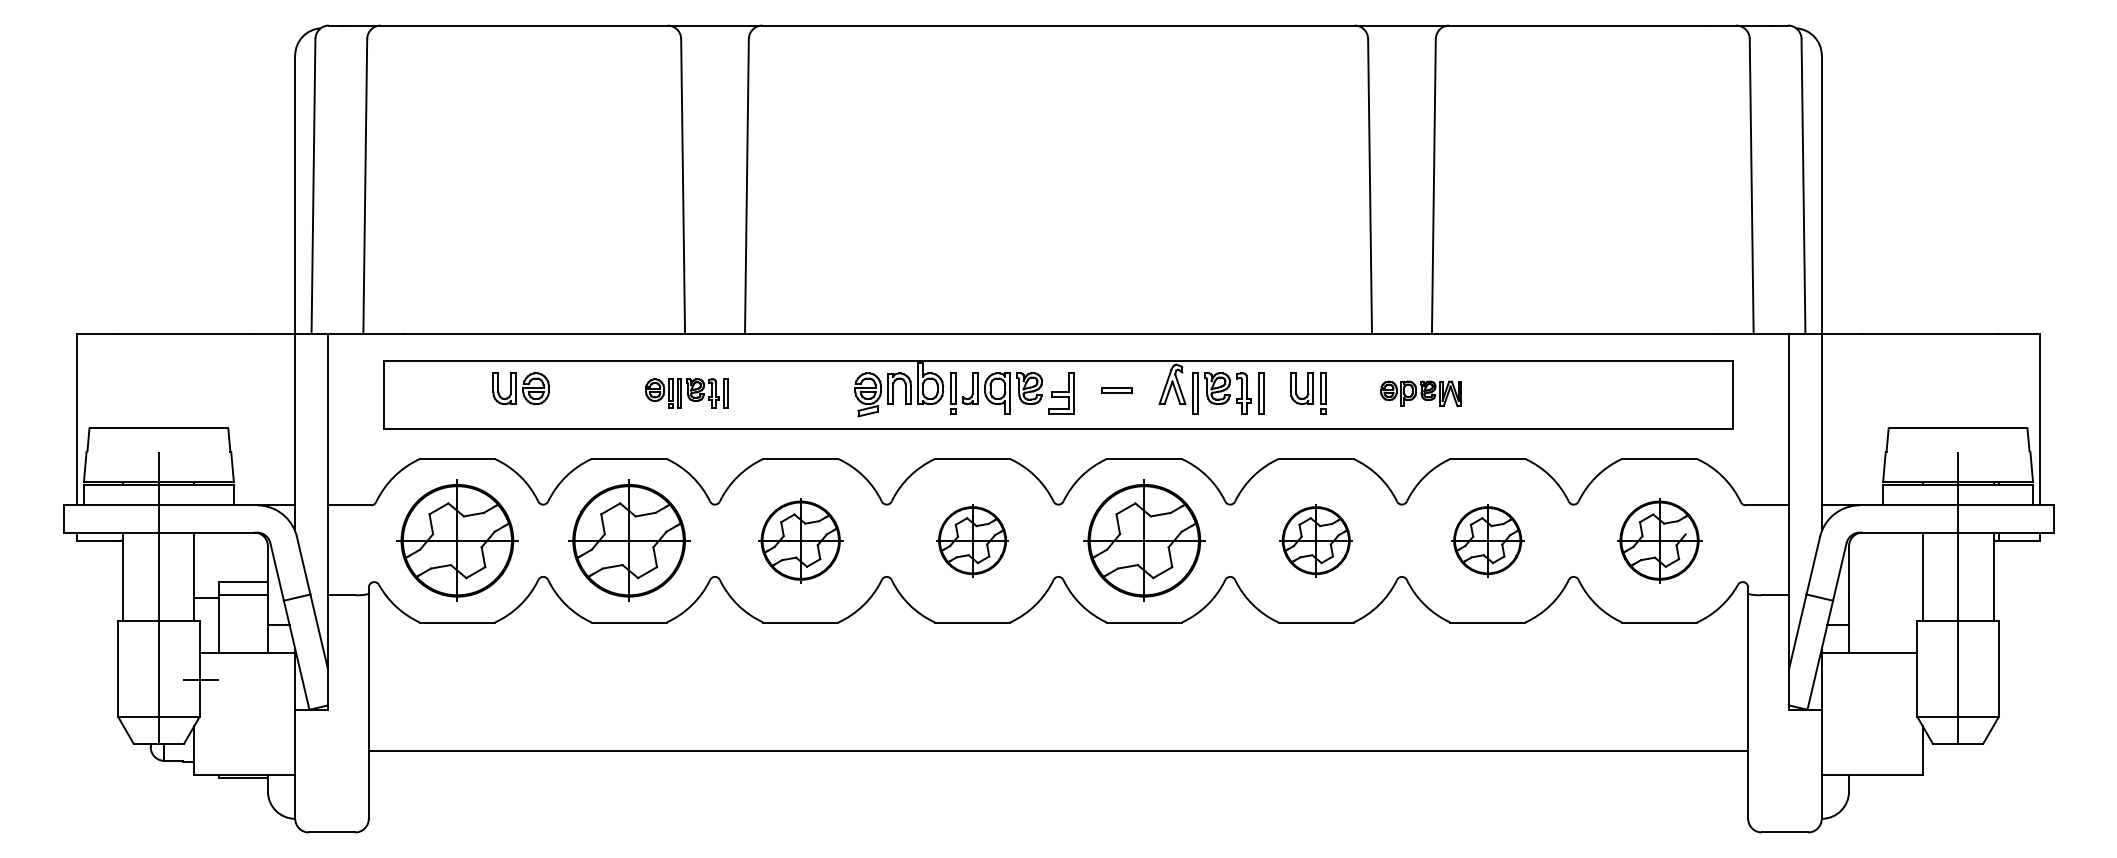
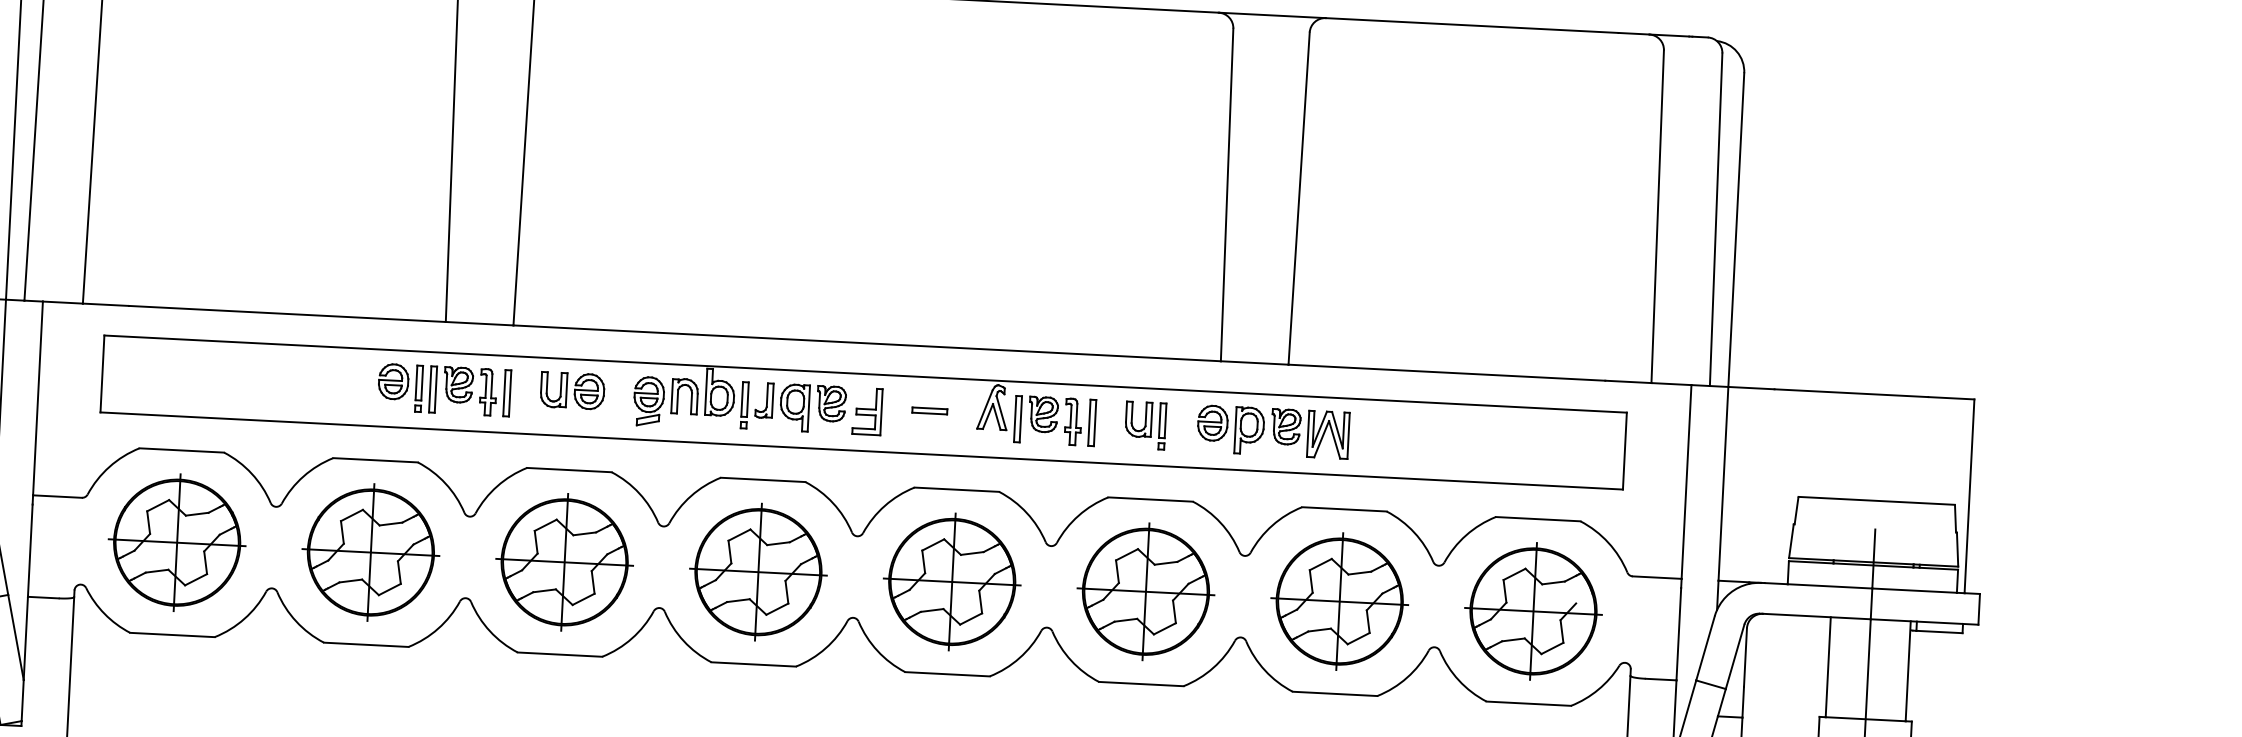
part: (520, 388) -> (571, 390), moved
part: (686, 393) -> (444, 389), size x1.43
part: (1420, 393) -> (1272, 431), size x1.67
part: (800, 540) -> (564, 562), size x1.43
part: (972, 540) -> (758, 571), size x1.67
part: (1316, 540) -> (1146, 591), size x1.67
part: (1487, 540) -> (1339, 601), size x1.67
part: (1659, 540) -> (1533, 611), size x1.43

